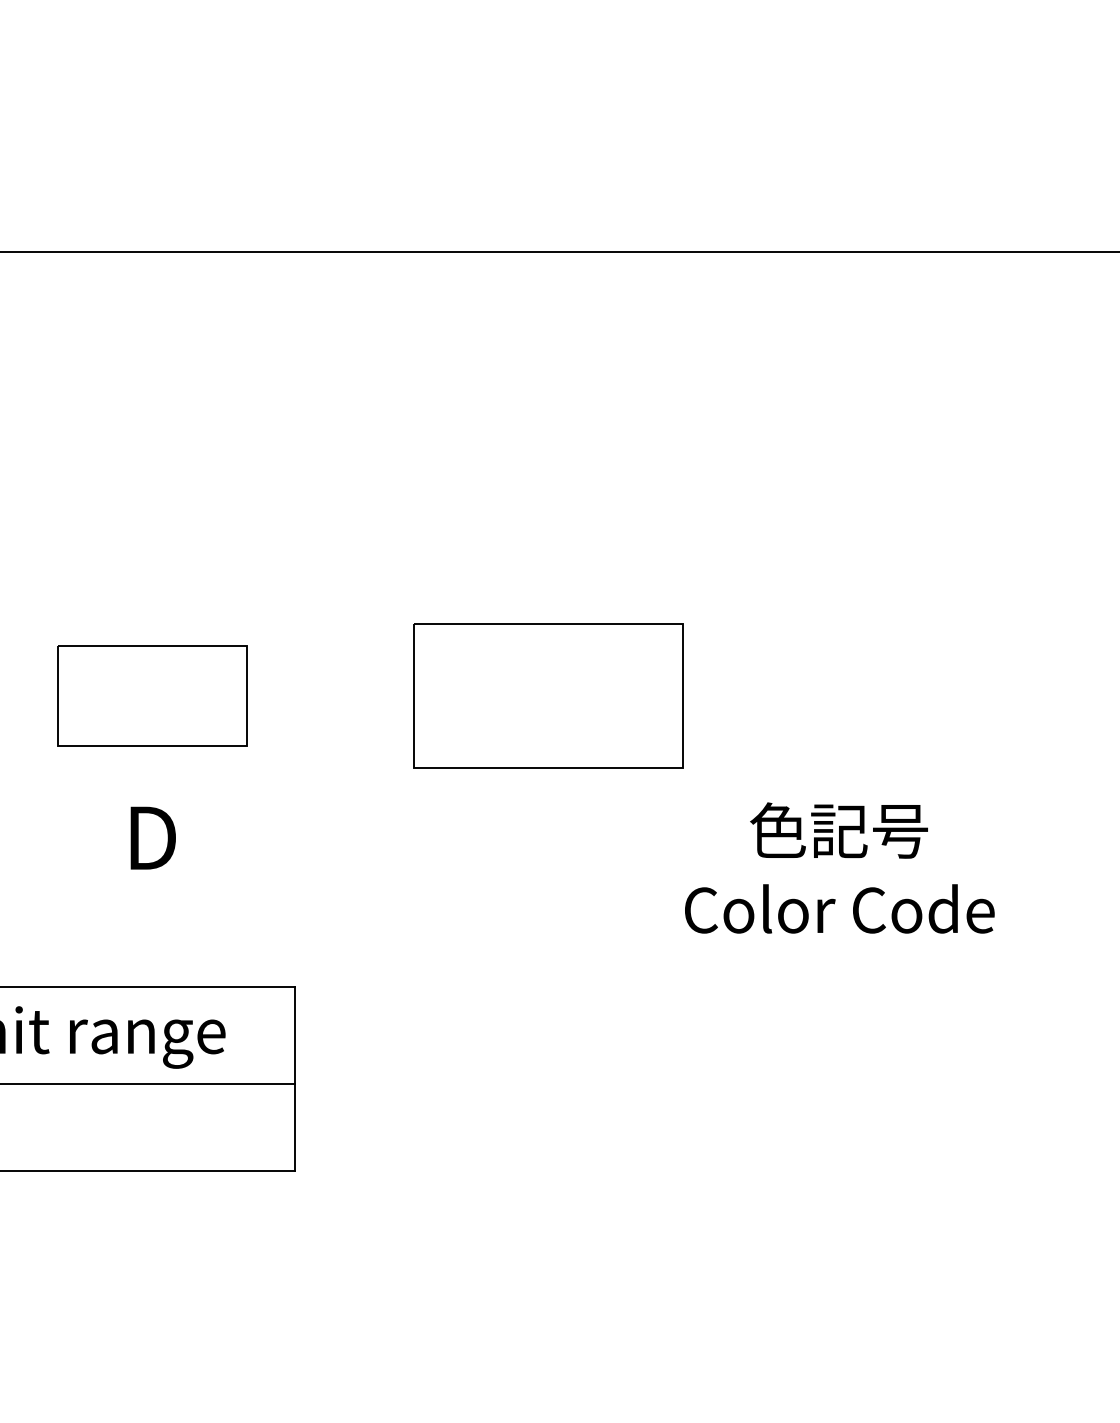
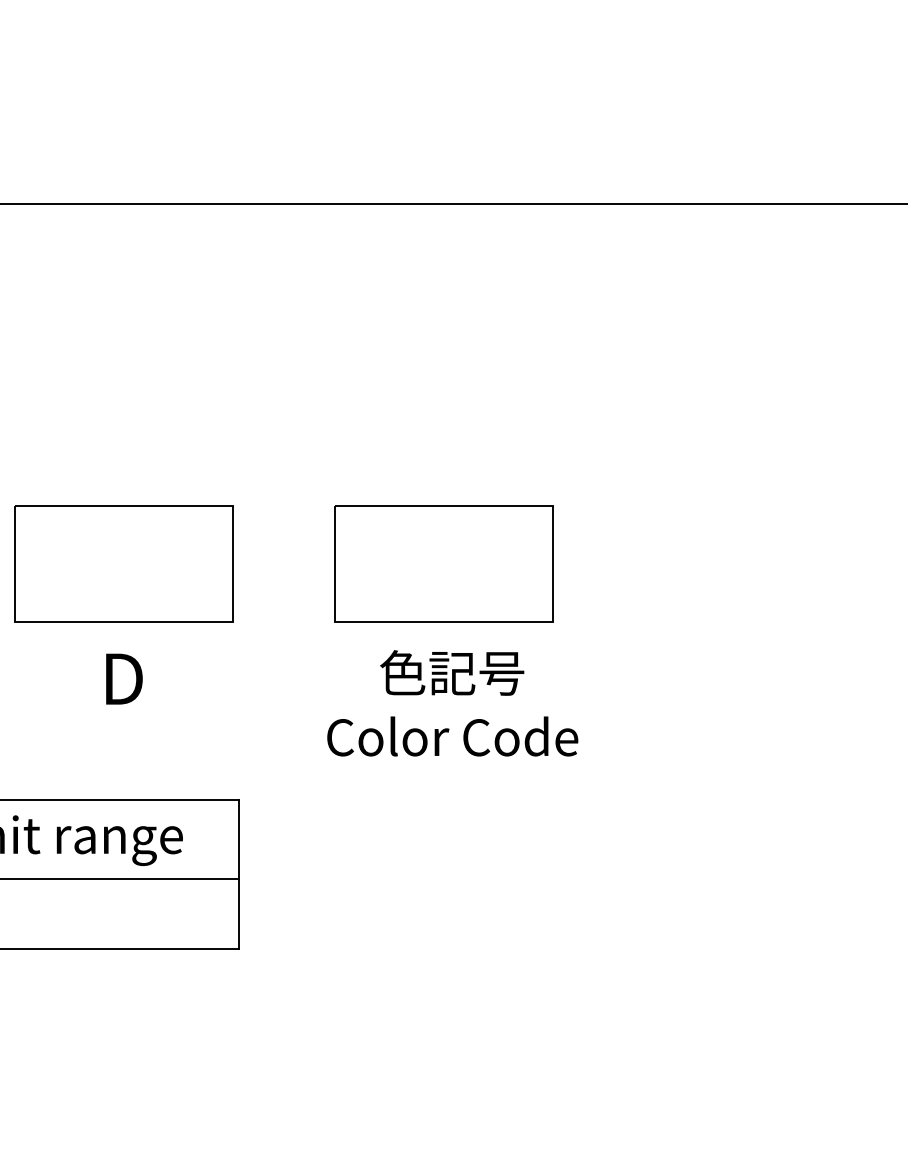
part: (152, 695) -> (123, 563), size x1.43
text: (839, 868) -> (452, 703), moved

